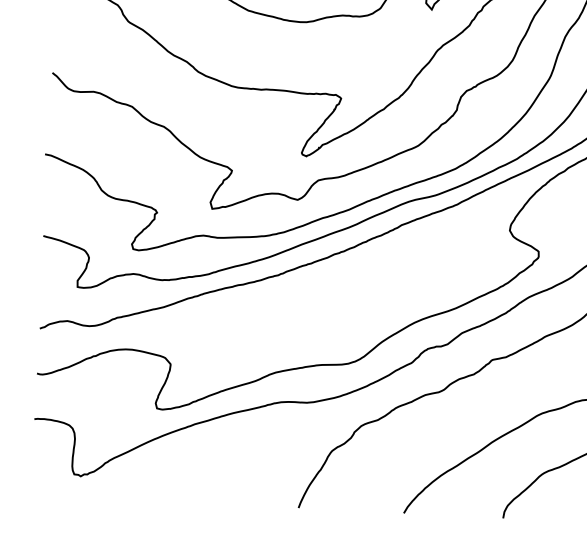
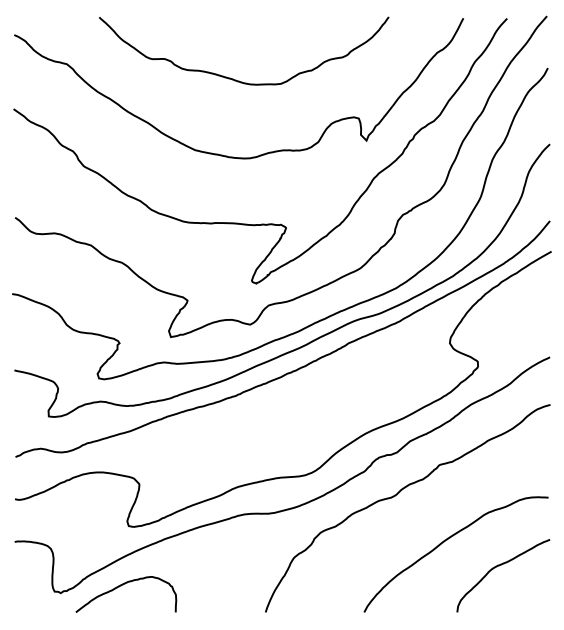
curve: (146, 472) -> (121, 586), added

